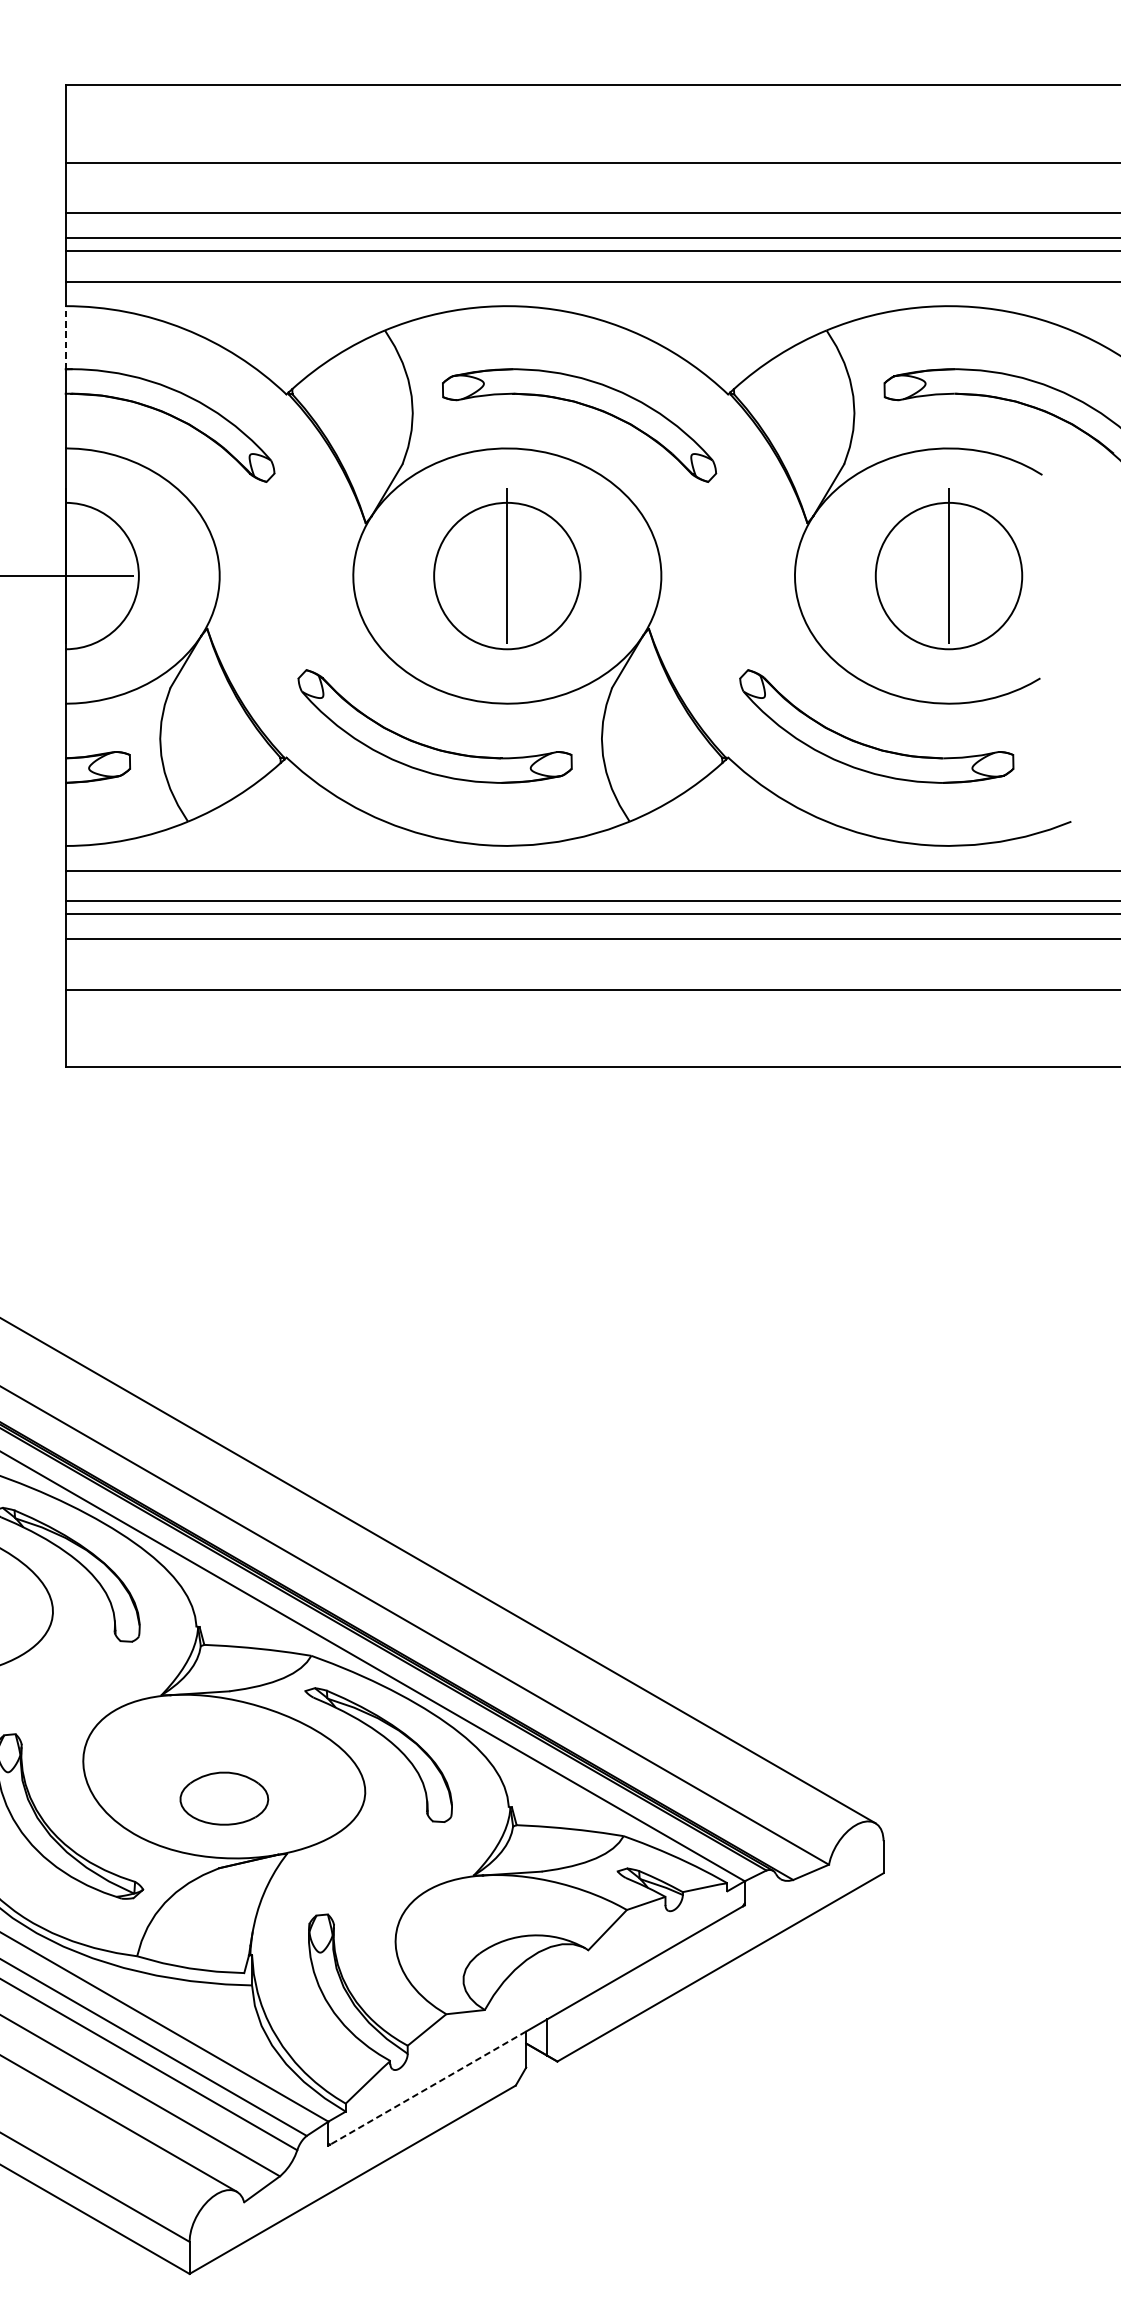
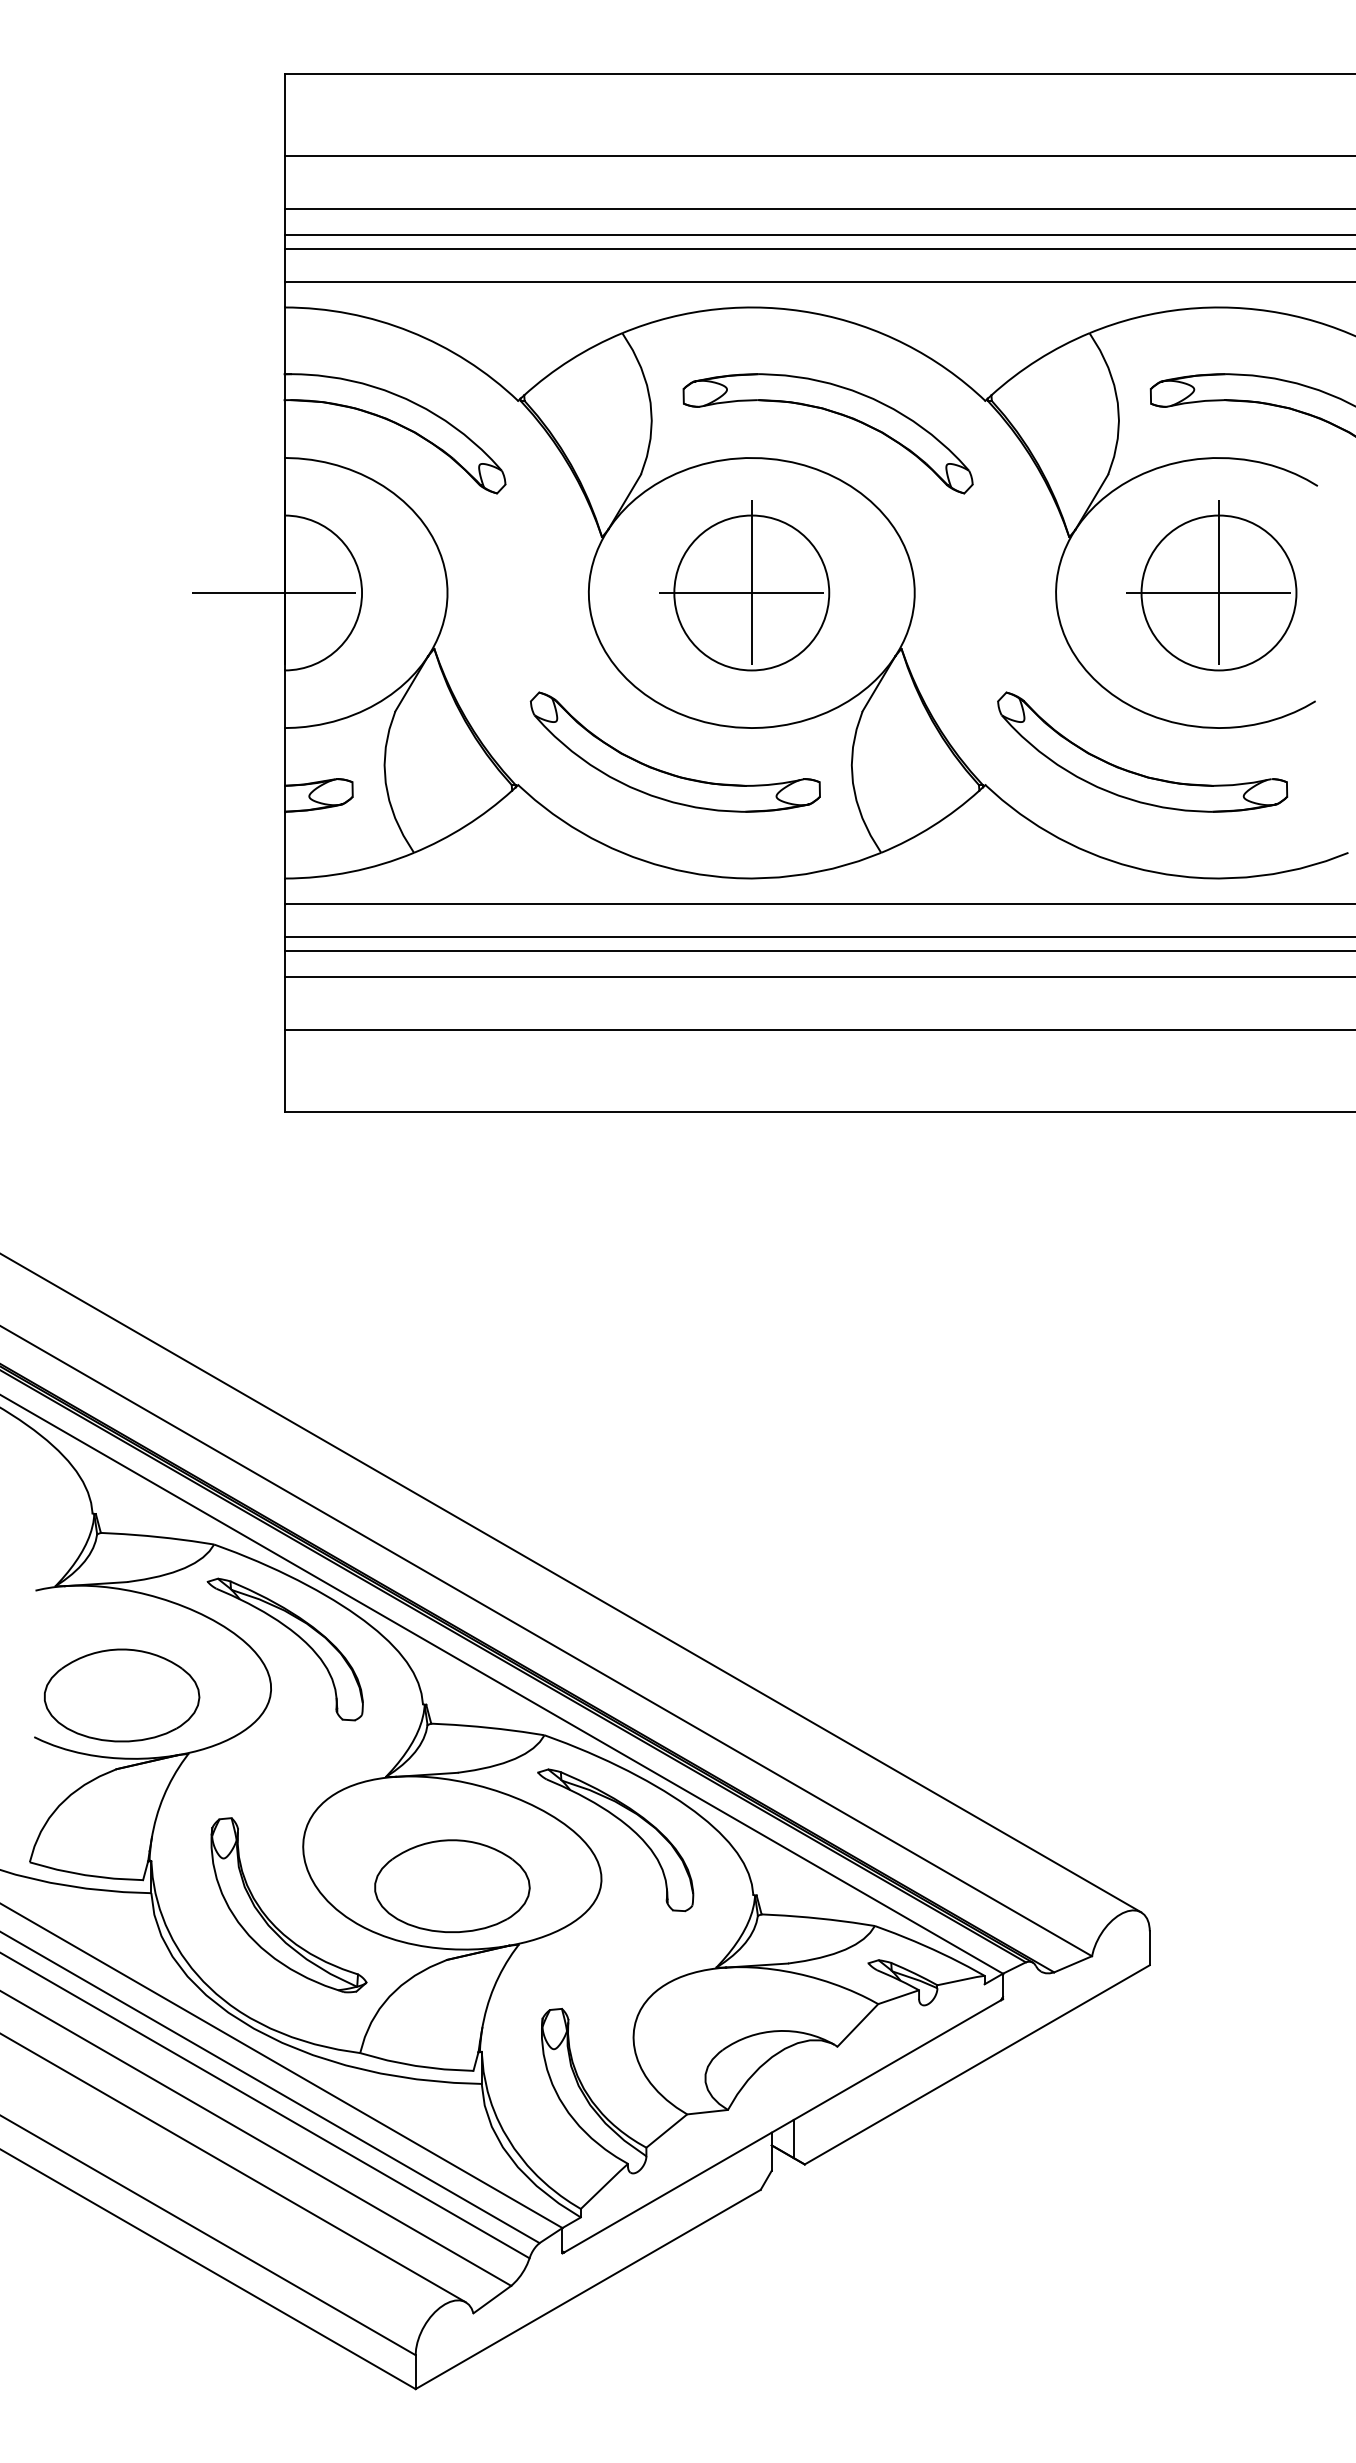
line: (65, 337) -> (284, 340), dashed -> solid
line: (507, 576) -> (751, 593), added
line: (948, 576) -> (1218, 593), added
part: (224, 1798) -> (452, 1886), size x1.67
line: (428, 2088) -> (668, 2192), dashed -> solid

